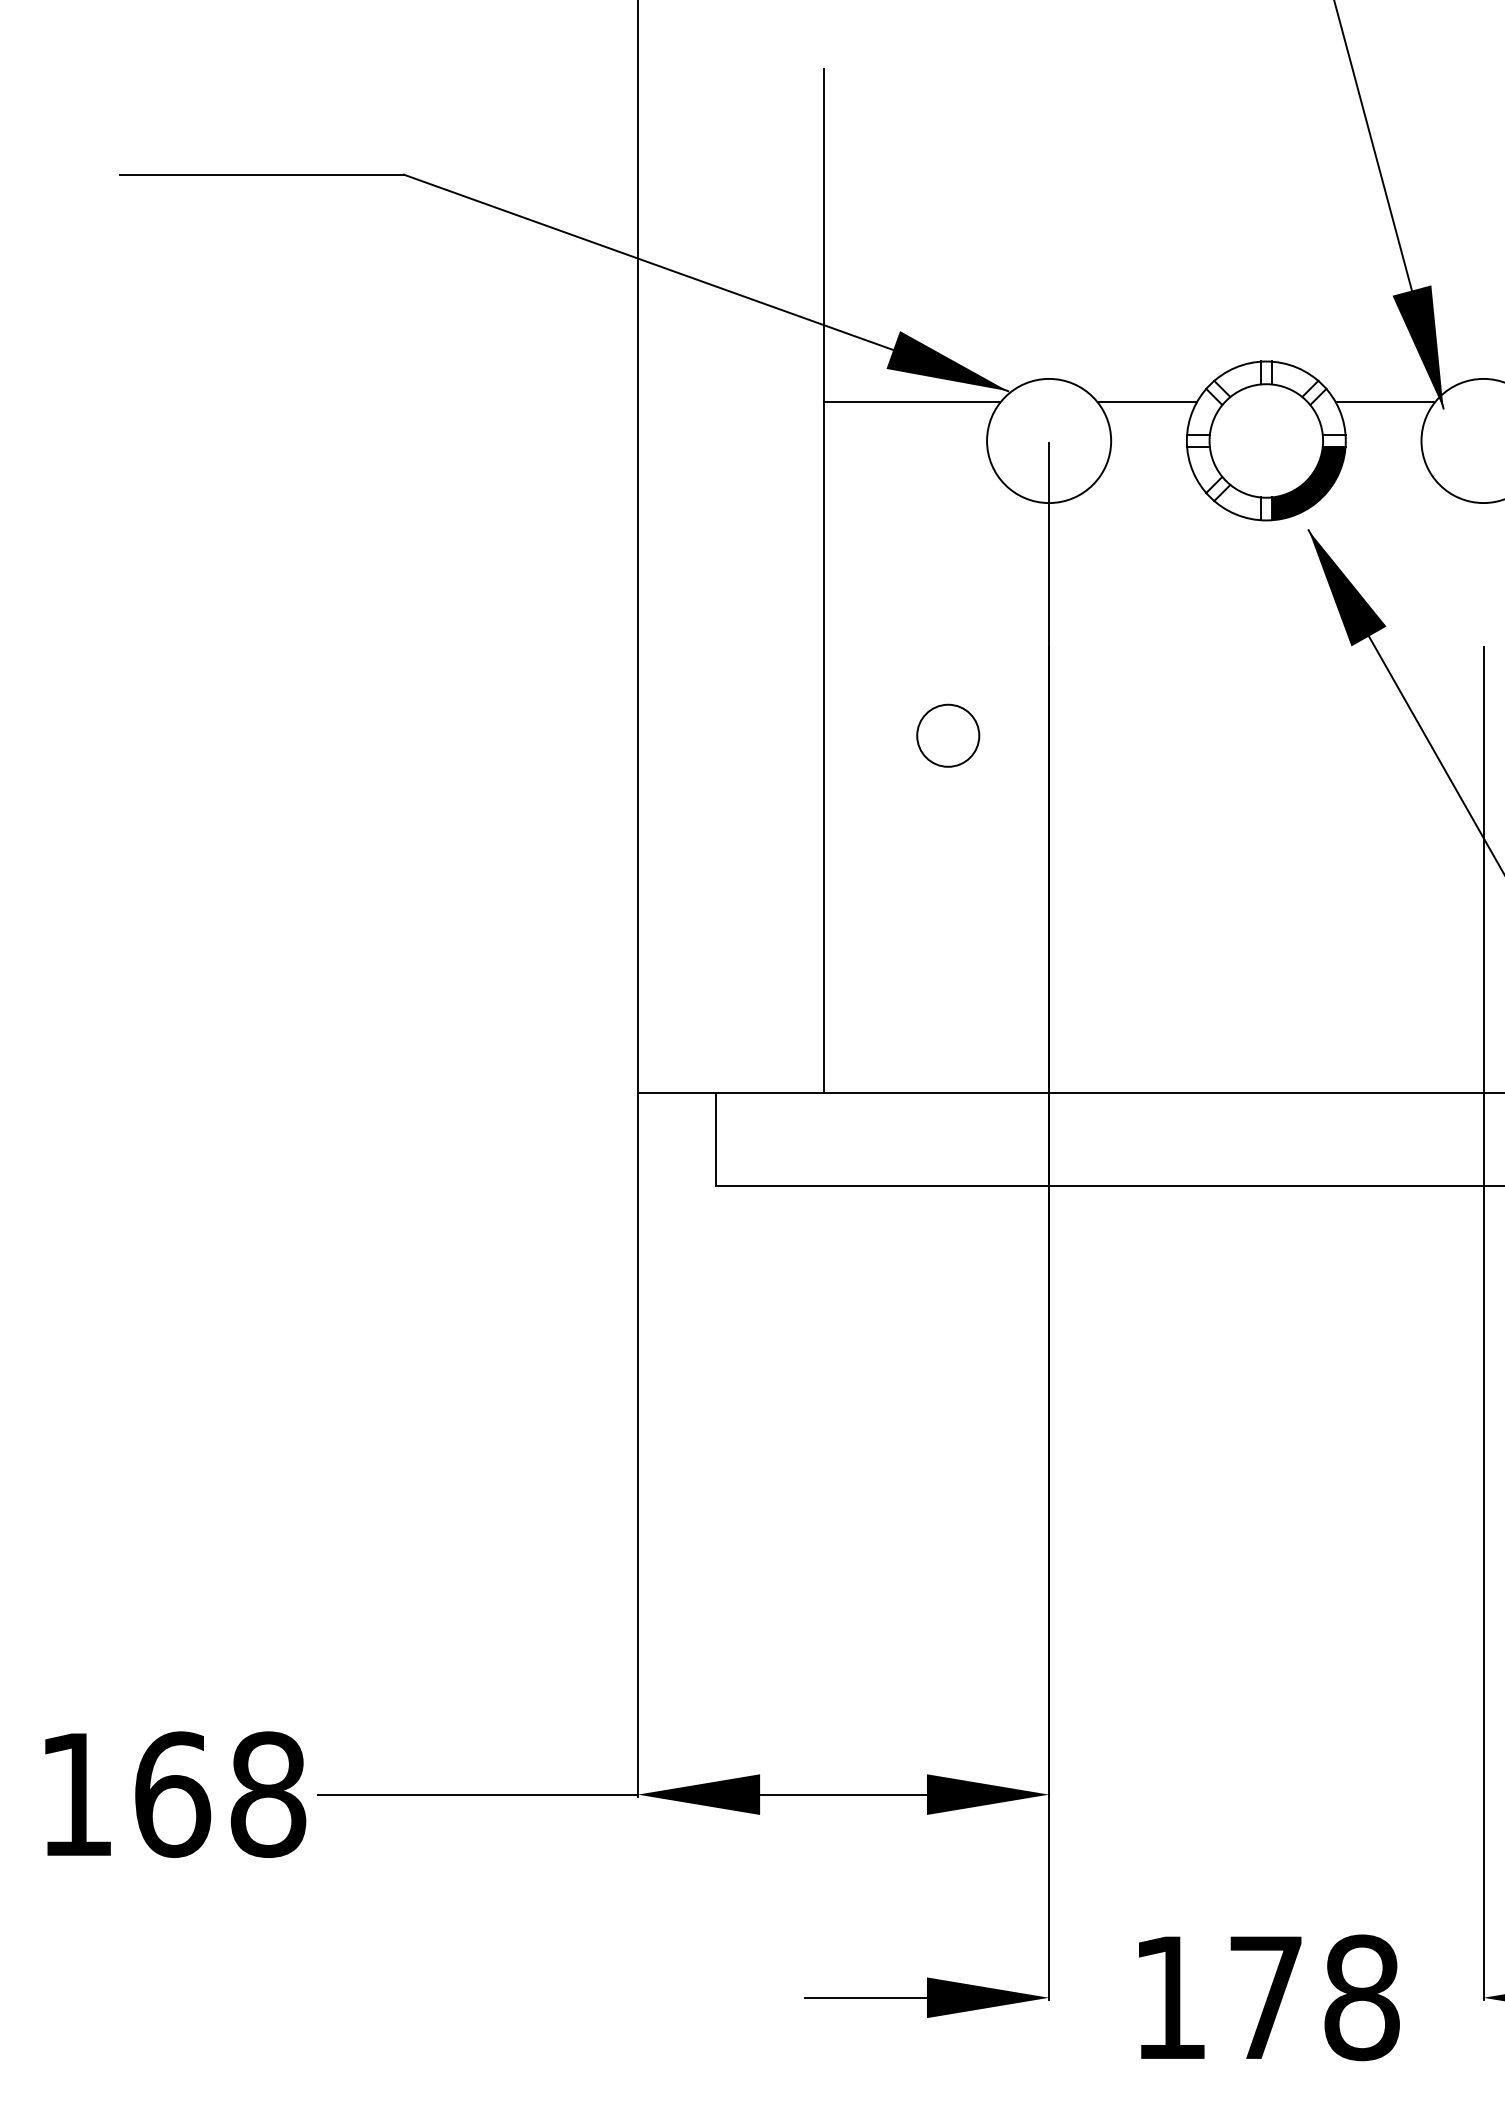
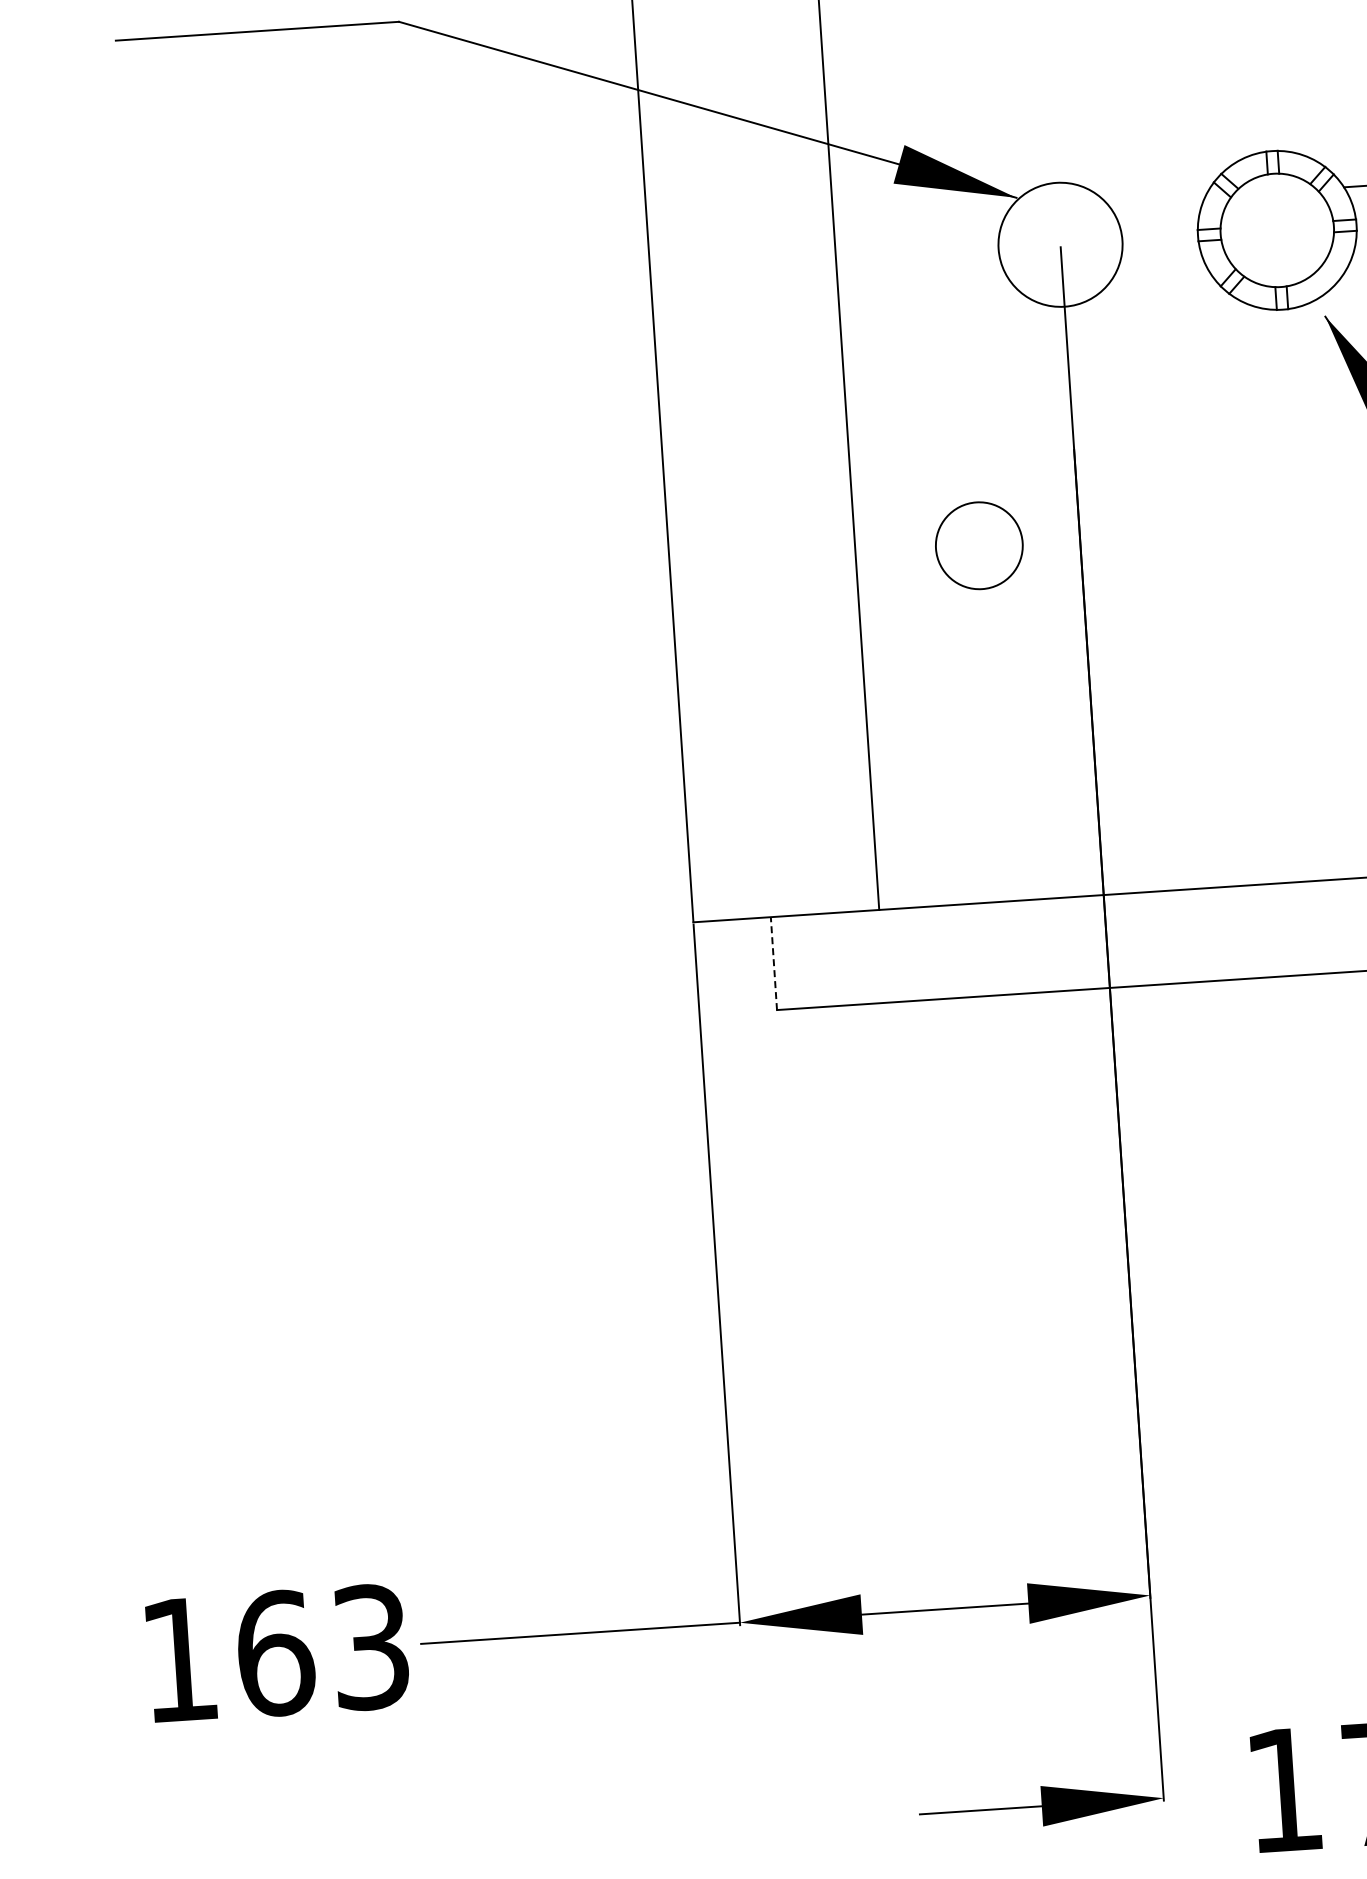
line: (912, 402) -> (921, 215), removed
line: (1146, 402) -> (1155, 199), removed
fill: (1308, 483) -> (1322, 270), removed
circle: (948, 735) -> (979, 545), size x1.4
line: (715, 1139) -> (773, 963), solid -> dashed
text: (268, 1794) -> (371, 1647), 168 -> 163

